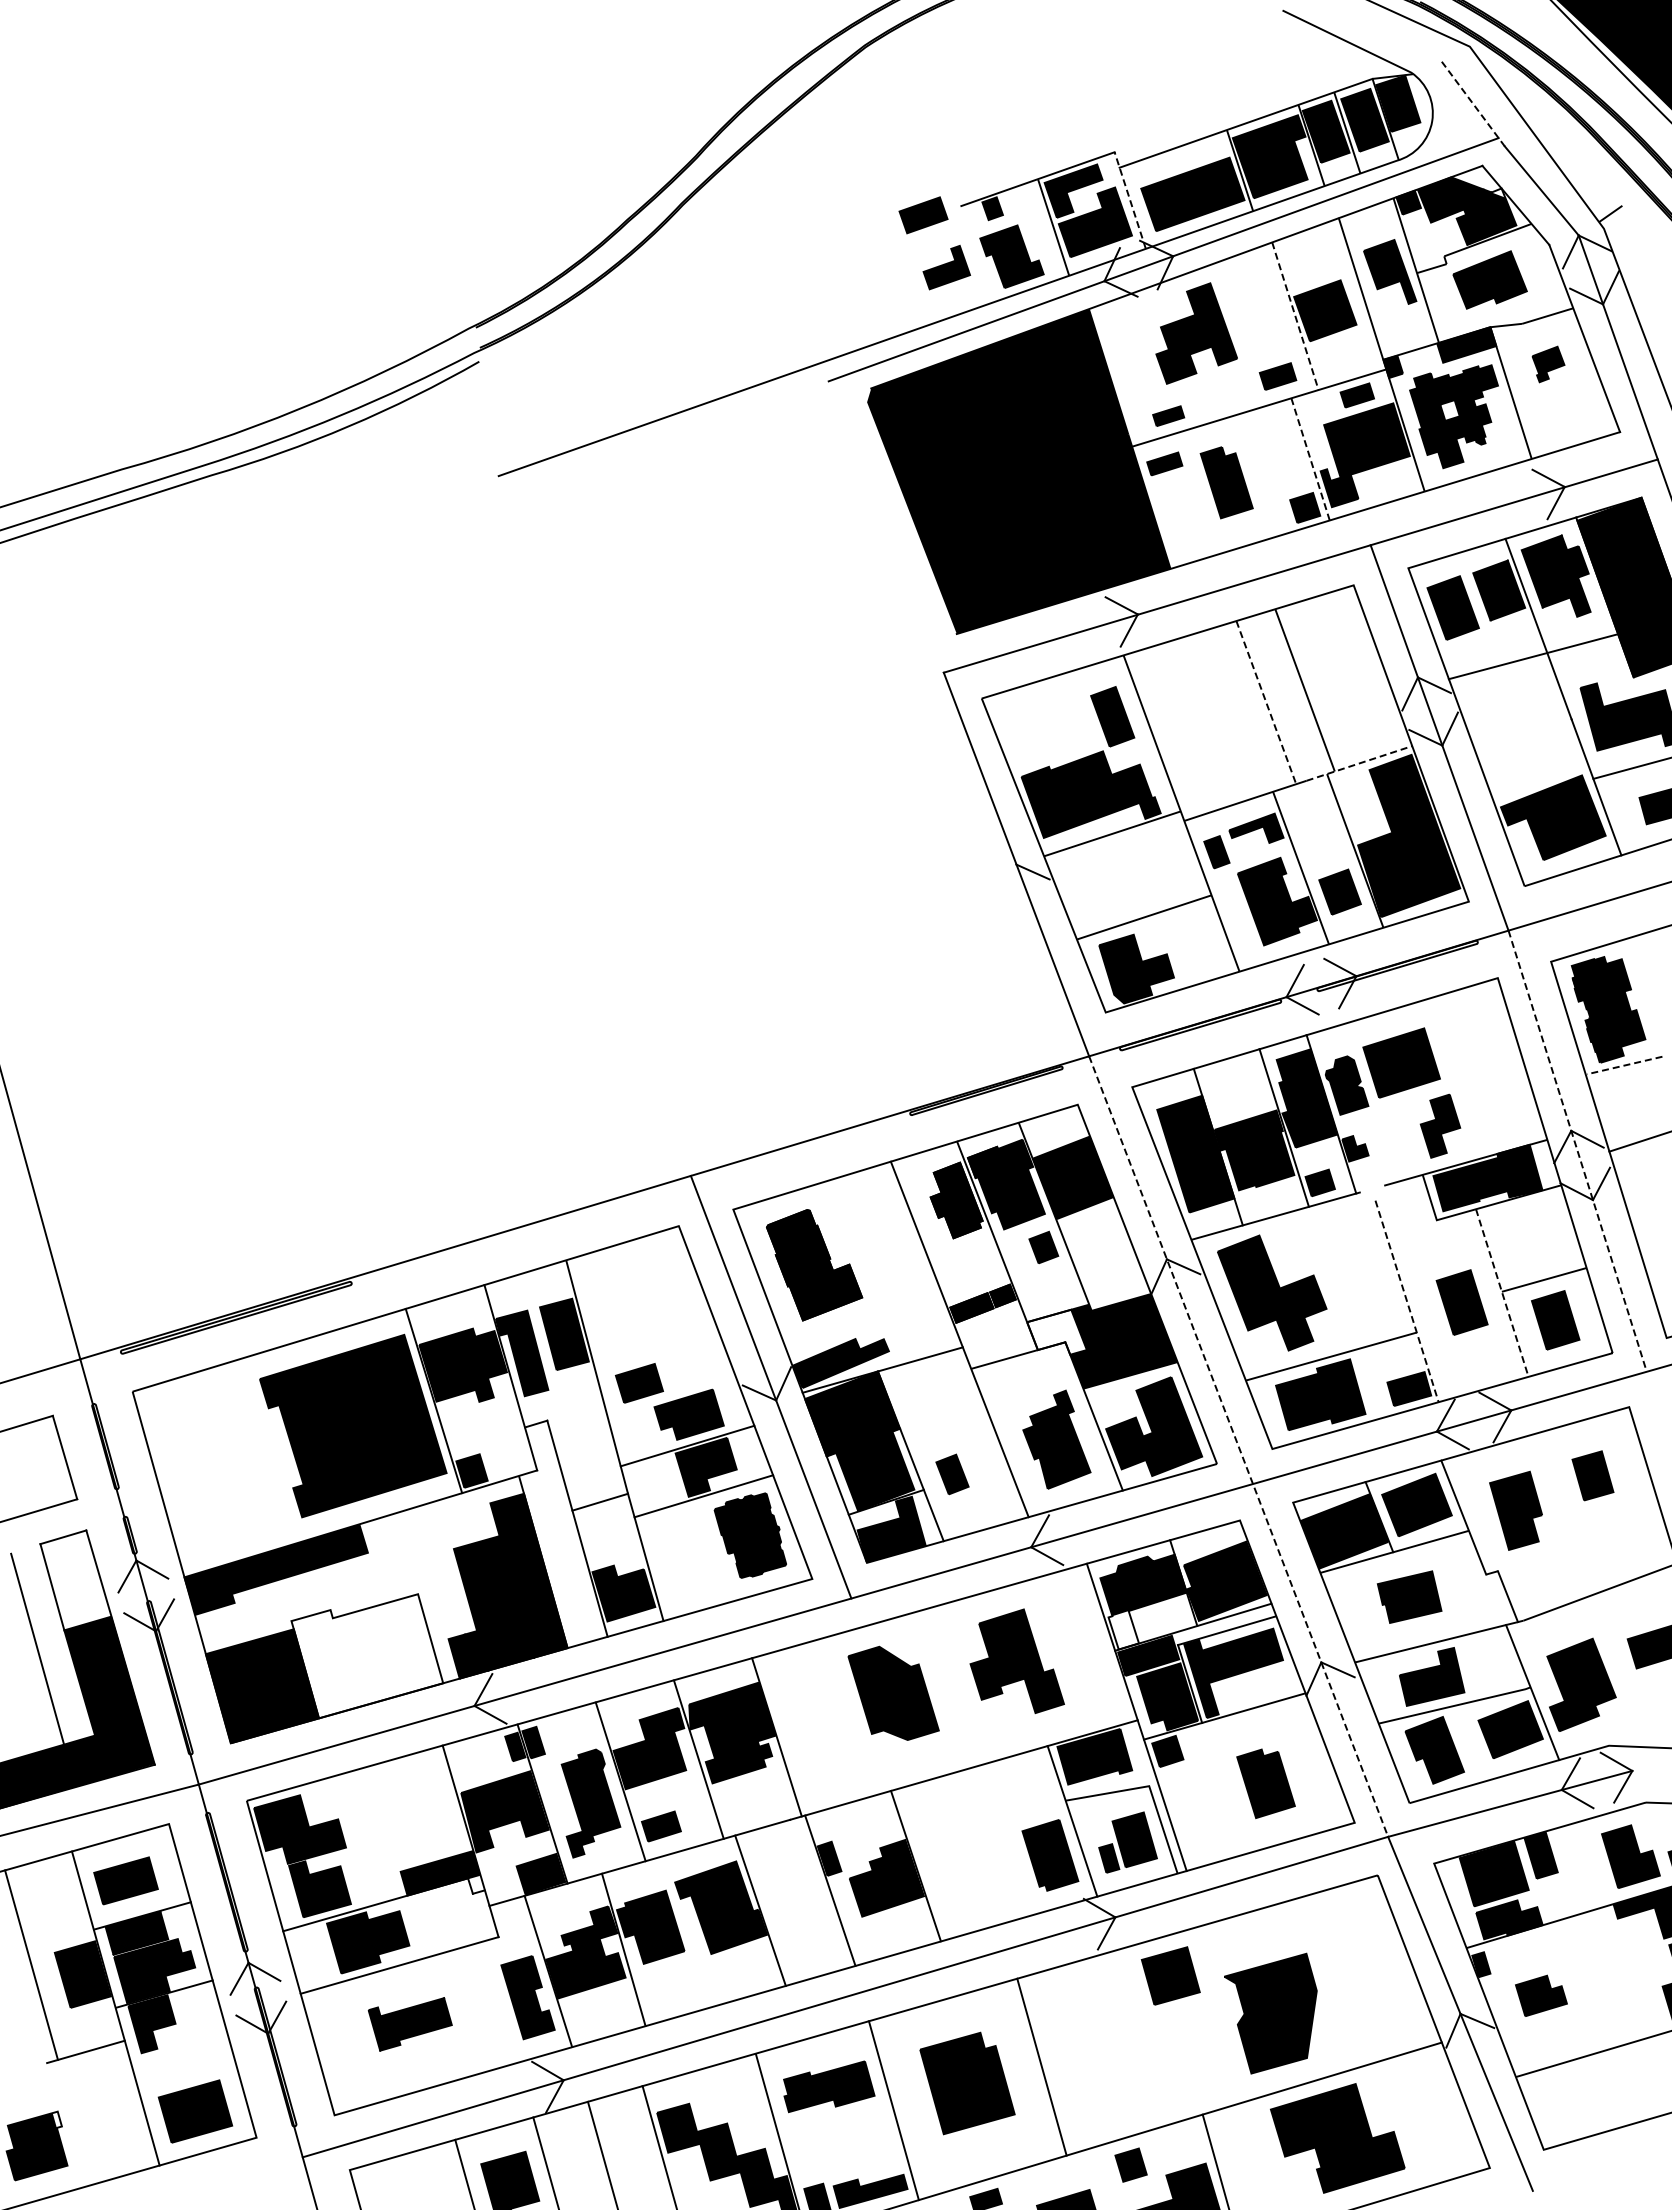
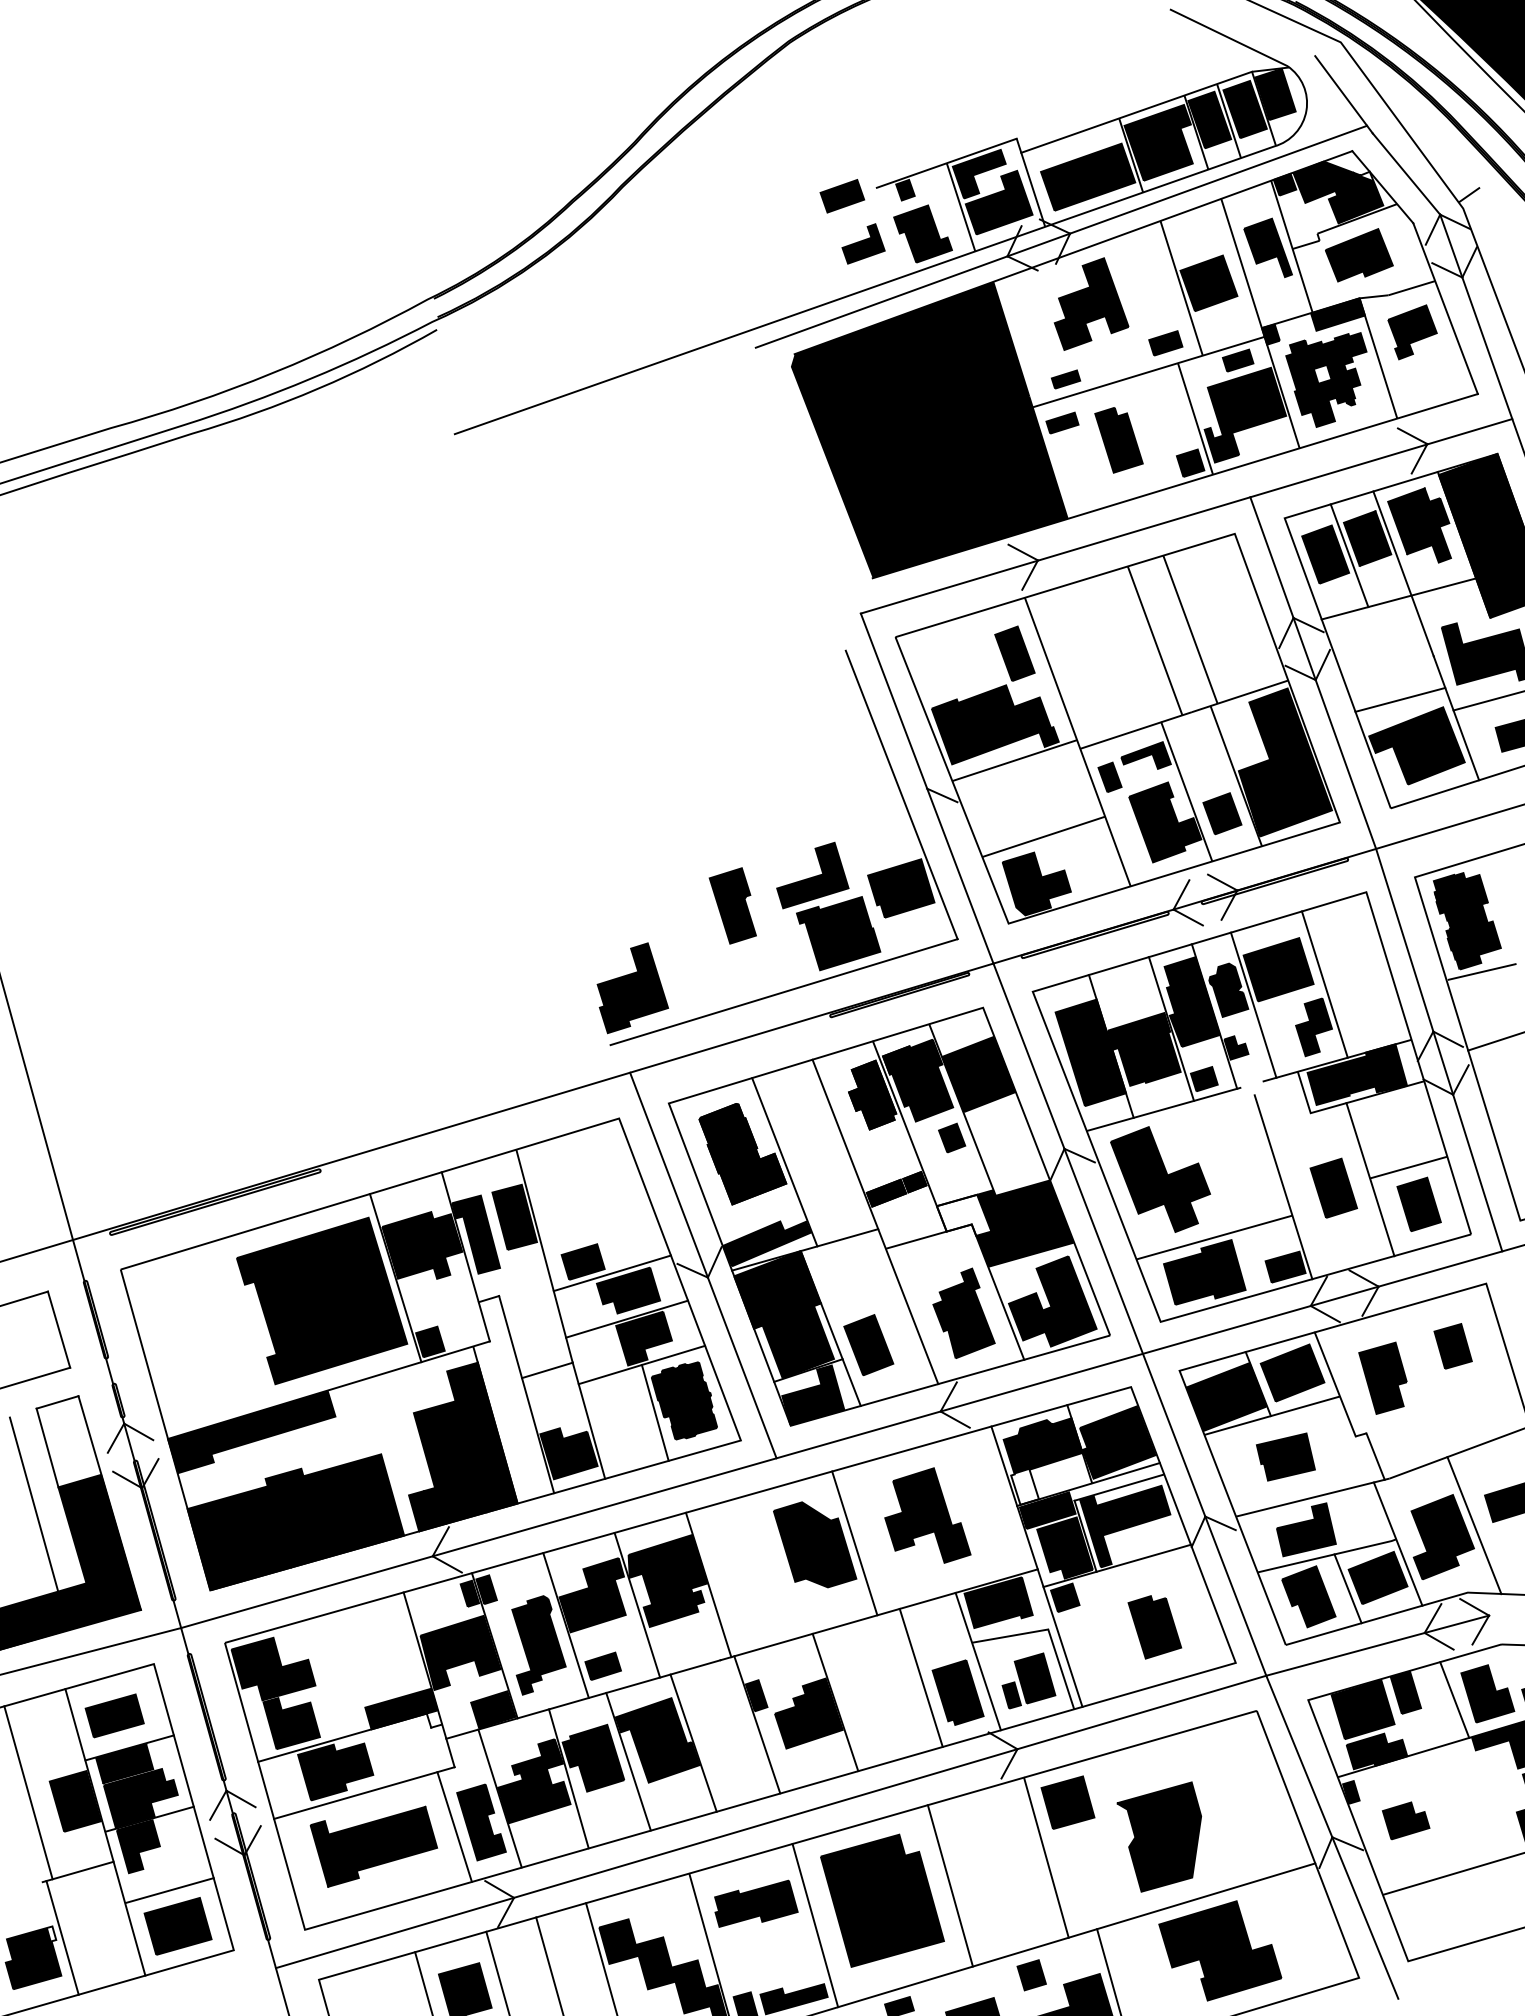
line: (1473, 104) -> (1344, 95), dashed -> solid
line: (1130, 200) -> (1031, 182), dashed -> solid
line: (1295, 316) -> (1181, 288), dashed -> solid
part: (1548, 364) -> (1412, 332), size x1.67
line: (1310, 459) -> (1195, 419), dashed -> solid
line: (1479, 609) -> (1349, 555), added
line: (1266, 702) -> (1155, 640), dashed -> solid
line: (1359, 763) -> (1240, 696), dashed -> solid
line: (1534, 767) -> (1399, 700), added
part: (893, 929) -> (814, 847), added
line: (1624, 1065) -> (1481, 971), dashed -> solid
line: (1452, 1079) -> (1324, 984), added
line: (1374, 1101) -> (1253, 1004), added
line: (1577, 1151) -> (1439, 1050), dashed -> solid
line: (860, 1273) -> (784, 1161), added
line: (1502, 1293) -> (1370, 1179), dashed -> solid
line: (1407, 1301) -> (1283, 1187), dashed -> solid
line: (671, 1395) -> (612, 1273), added
line: (1238, 1446) -> (1129, 1319), dashed -> solid
part: (952, 1474) -> (868, 1345), size x1.67
line: (718, 1548) -> (655, 1412), added
fill: (367, 1656) -> (335, 1511), added
line: (1615, 1672) -> (1473, 1525), added
line: (936, 1691) -> (854, 1543), added
line: (1477, 1741) -> (1347, 1588), added
line: (1009, 1838) -> (920, 1677), added
line: (1594, 1863) -> (1454, 1700), added
line: (688, 1930) -> (627, 1761), added
line: (498, 2002) -> (454, 1826), added
part: (410, 2024) -> (374, 1846), size x1.67
line: (1146, 2035) -> (1045, 1856), added
line: (186, 2071) -> (169, 1889), added
part: (967, 2083) -> (882, 1900), size x1.43
line: (68, 2123) -> (62, 1937), added

